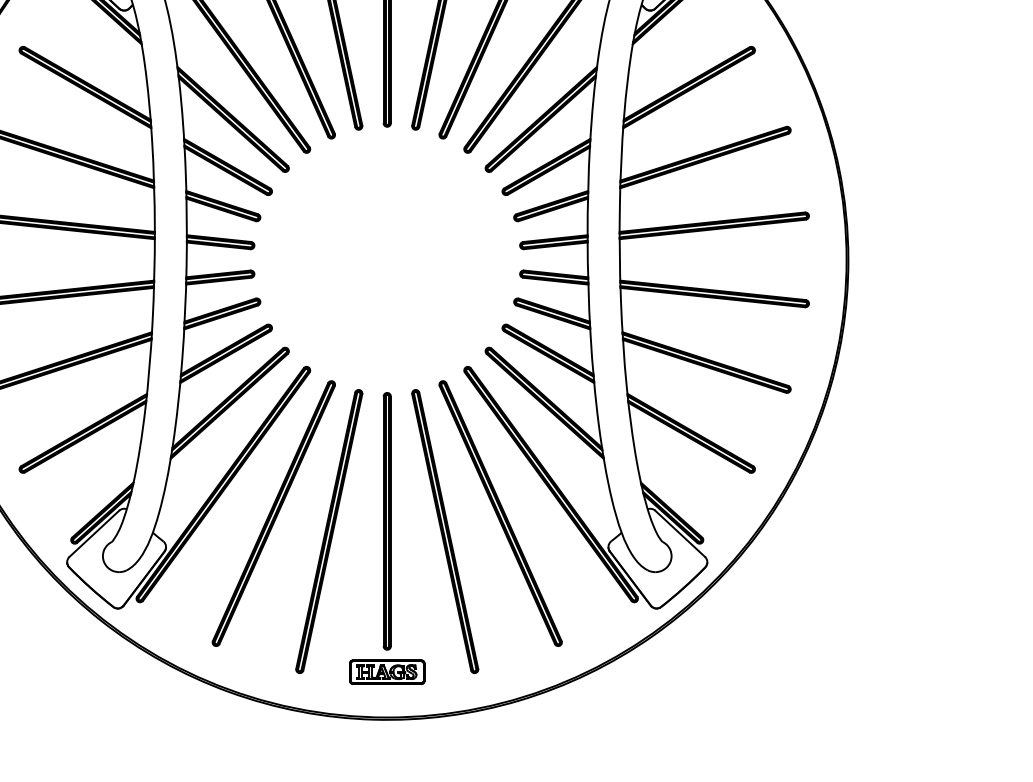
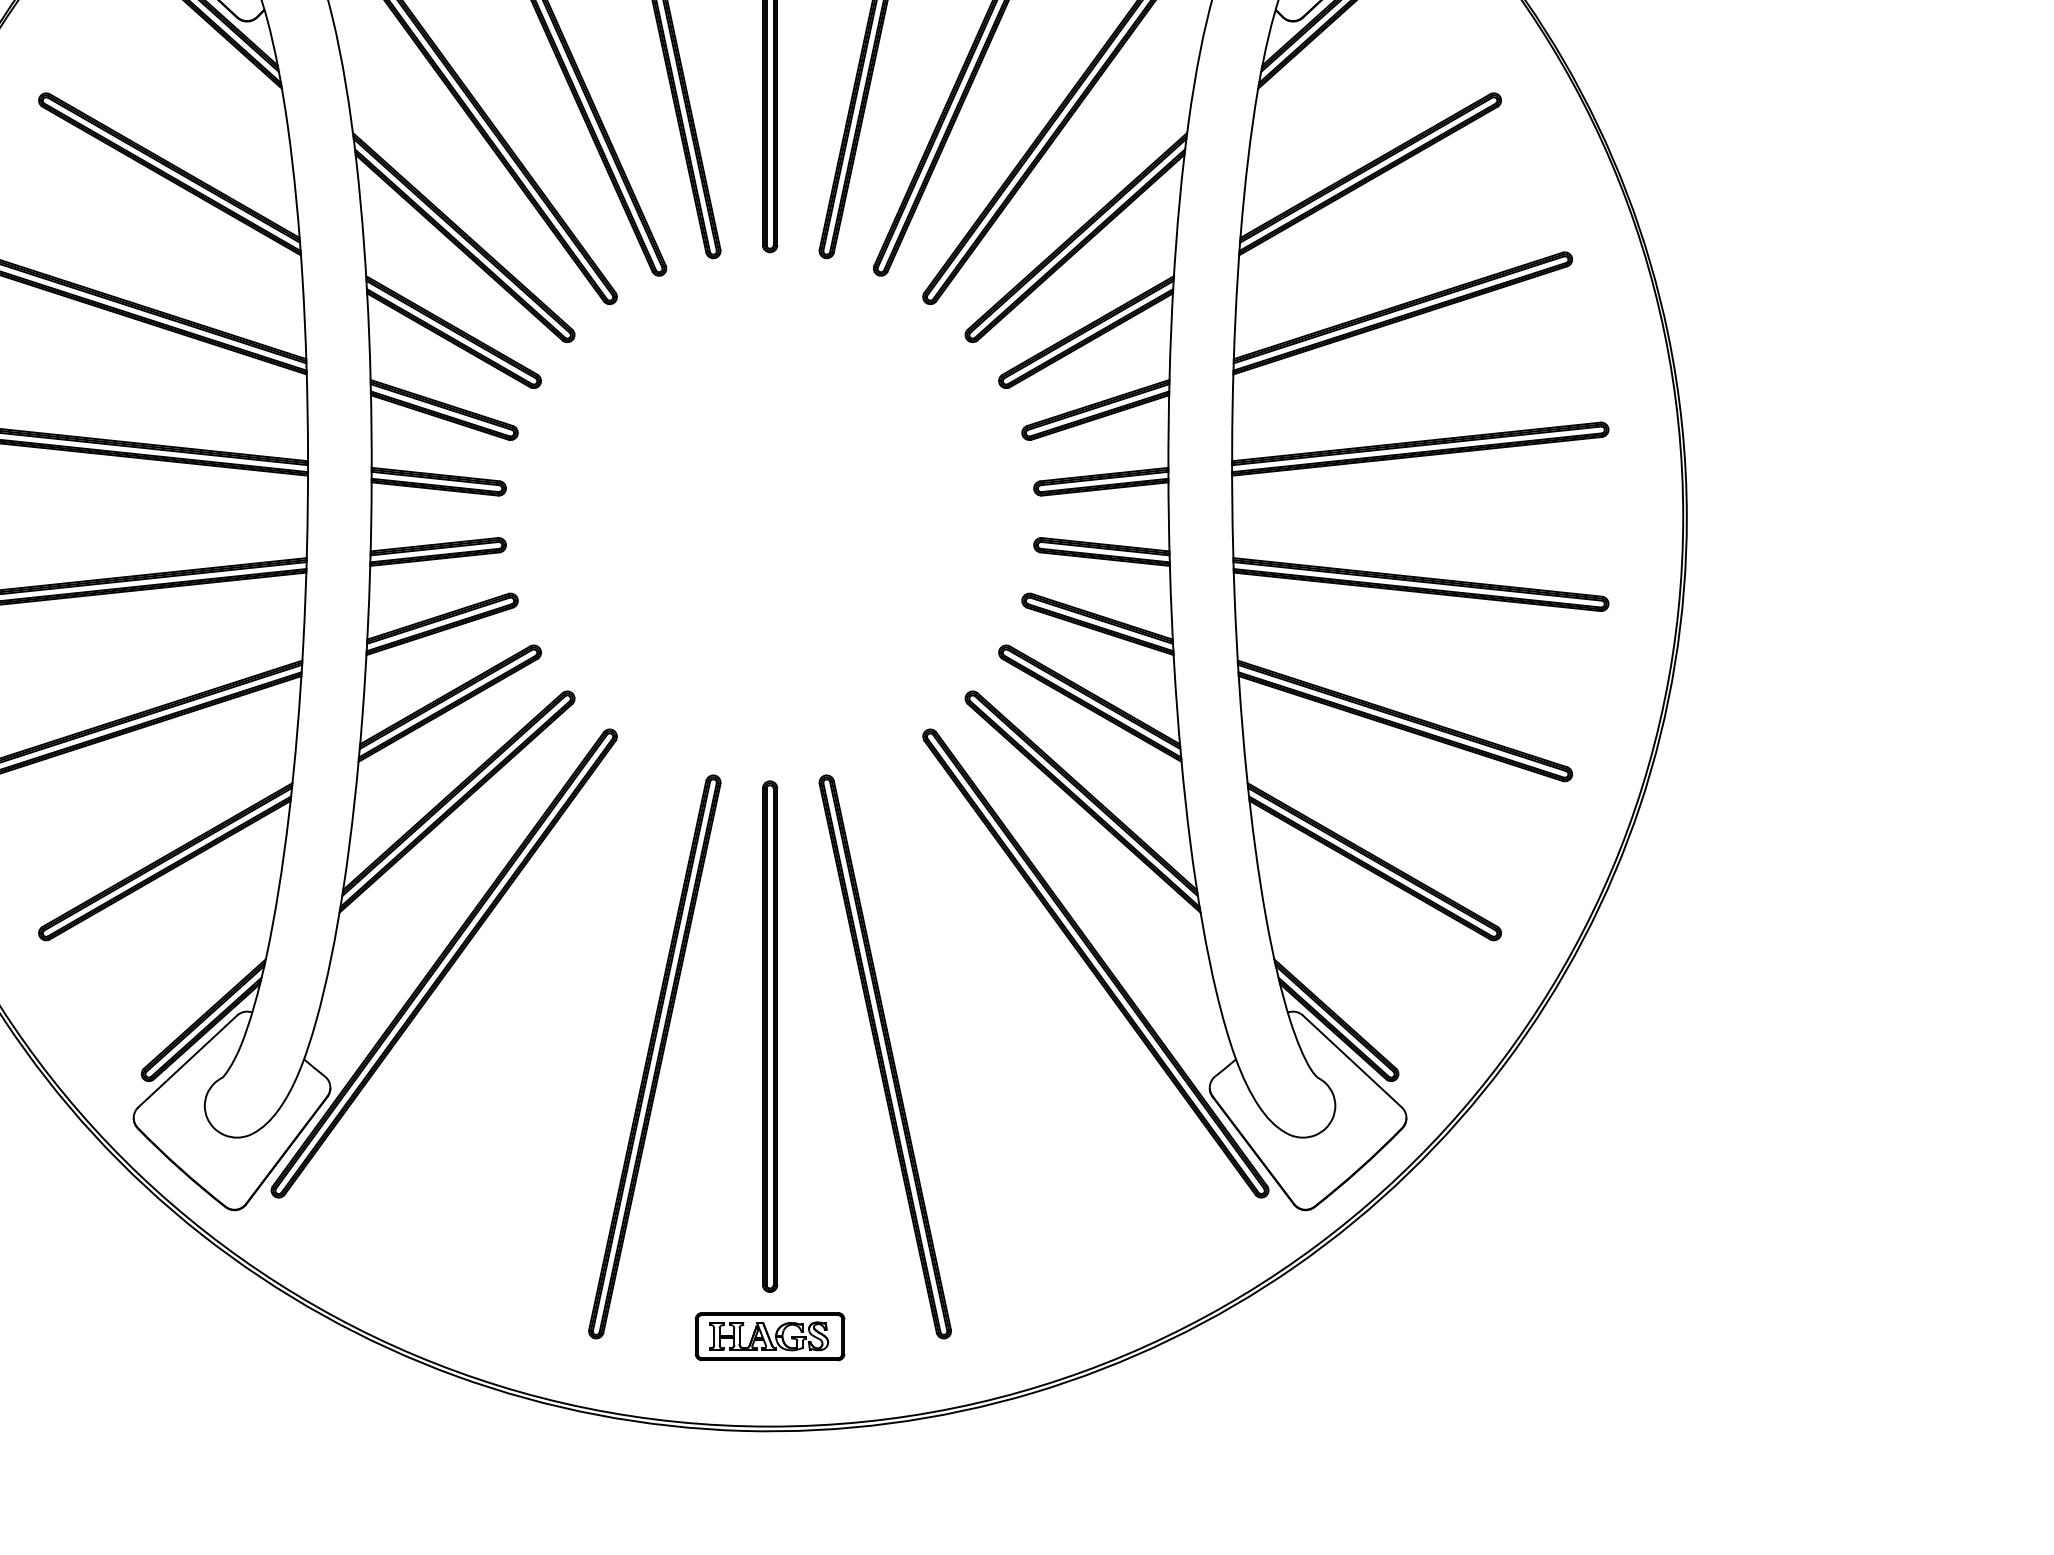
part: (273, 513) -> (543, 1021), removed
part: (500, 513) -> (995, 1021), removed

